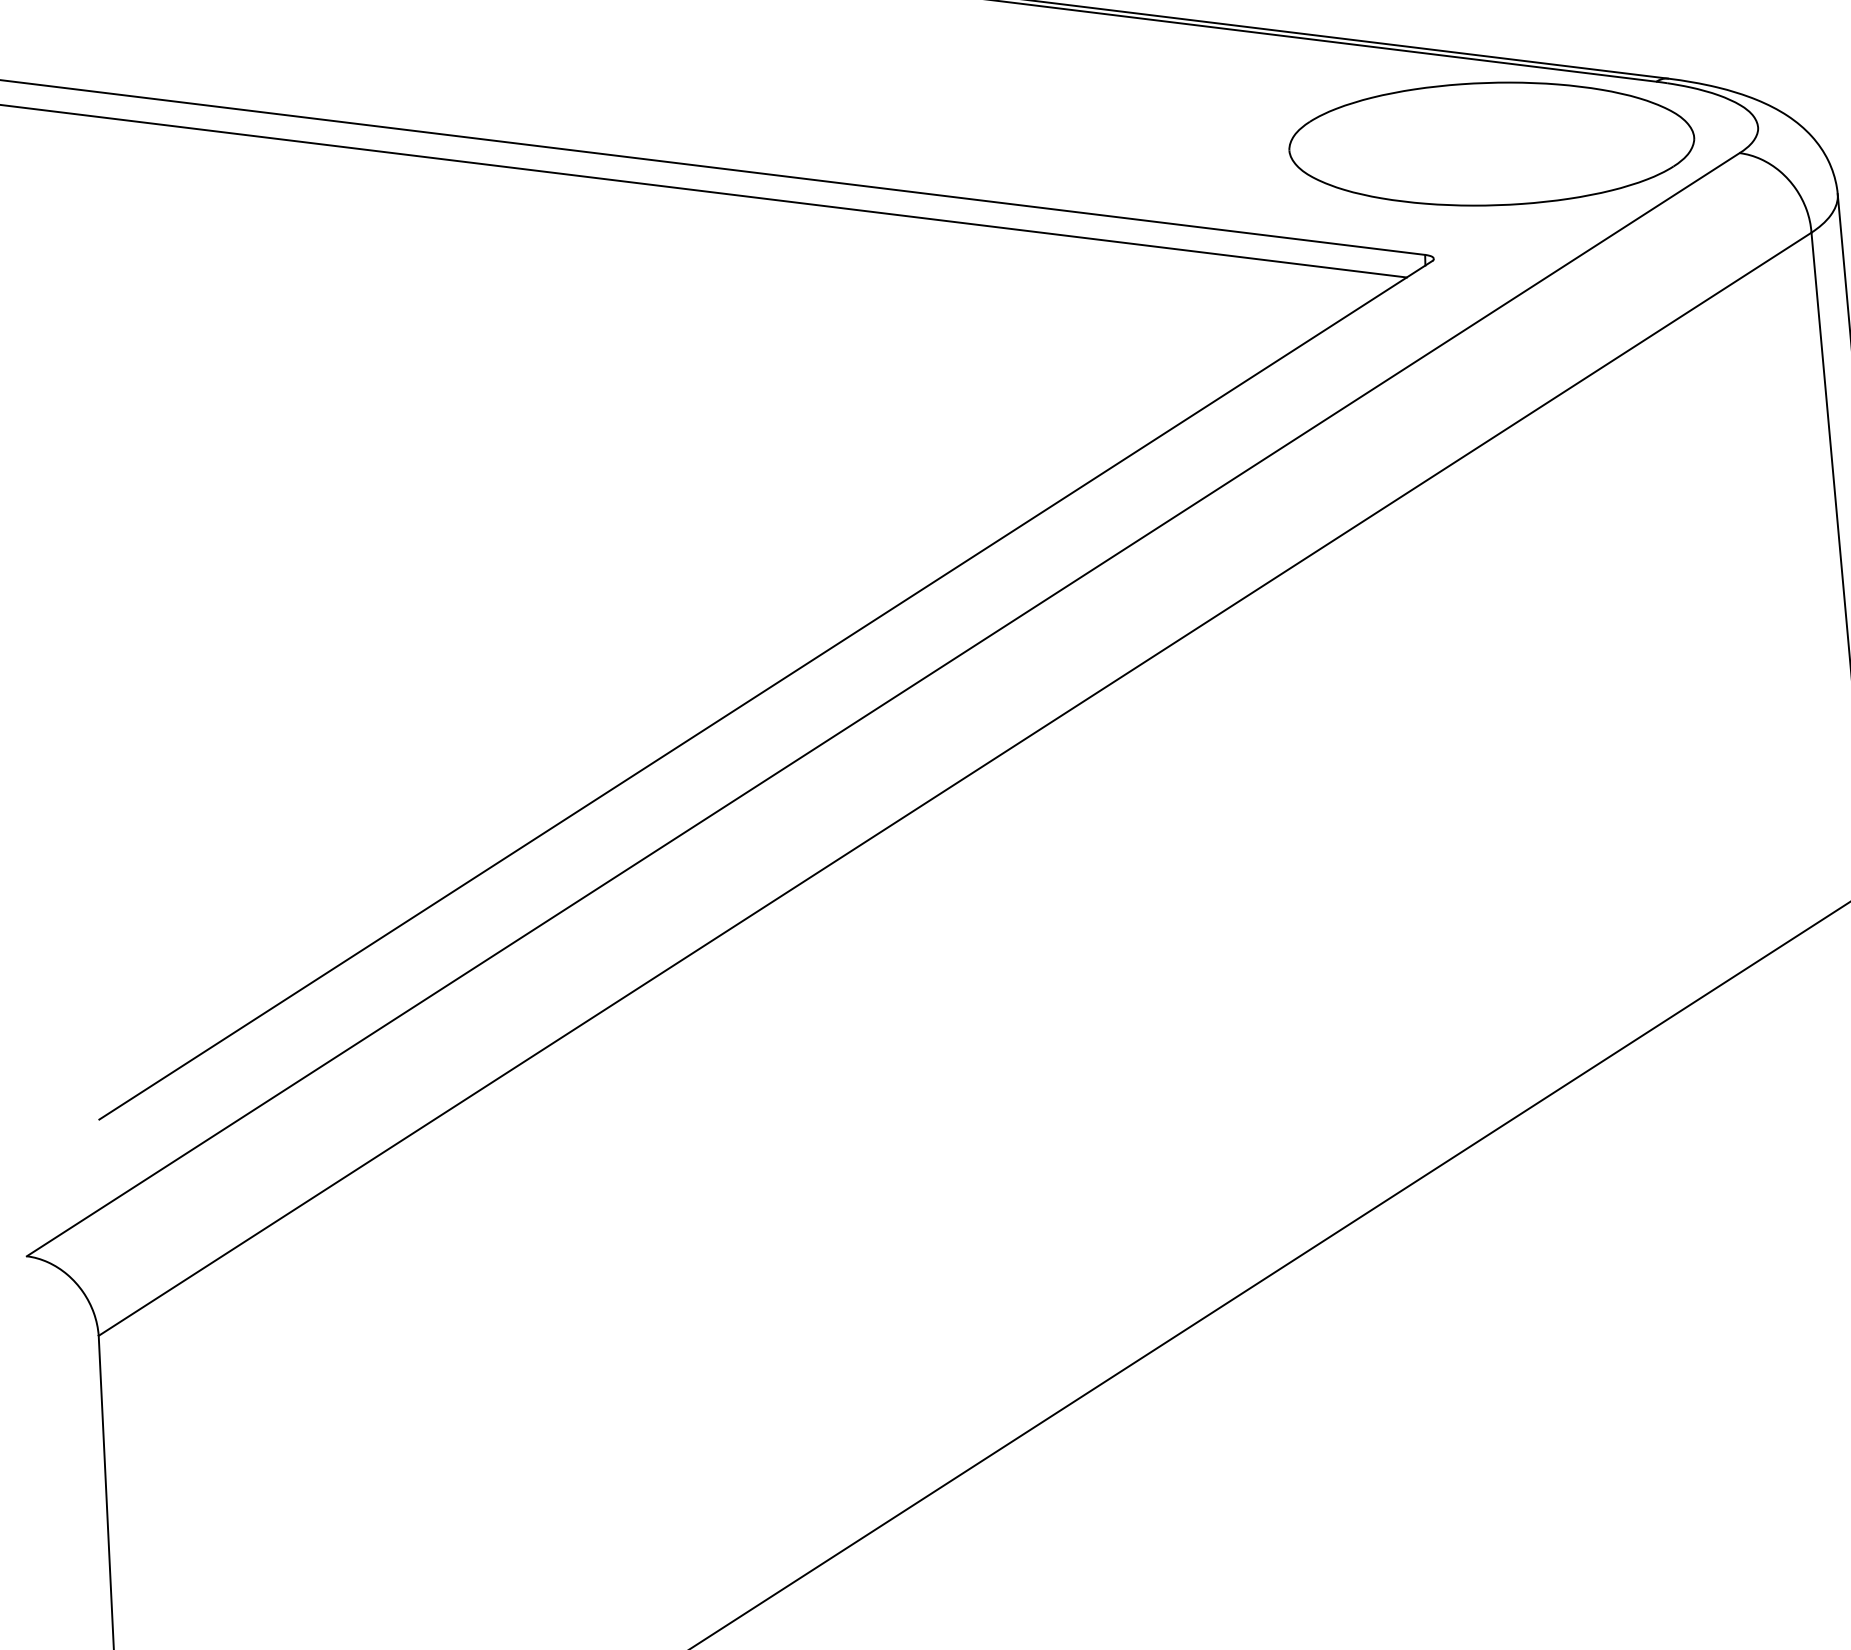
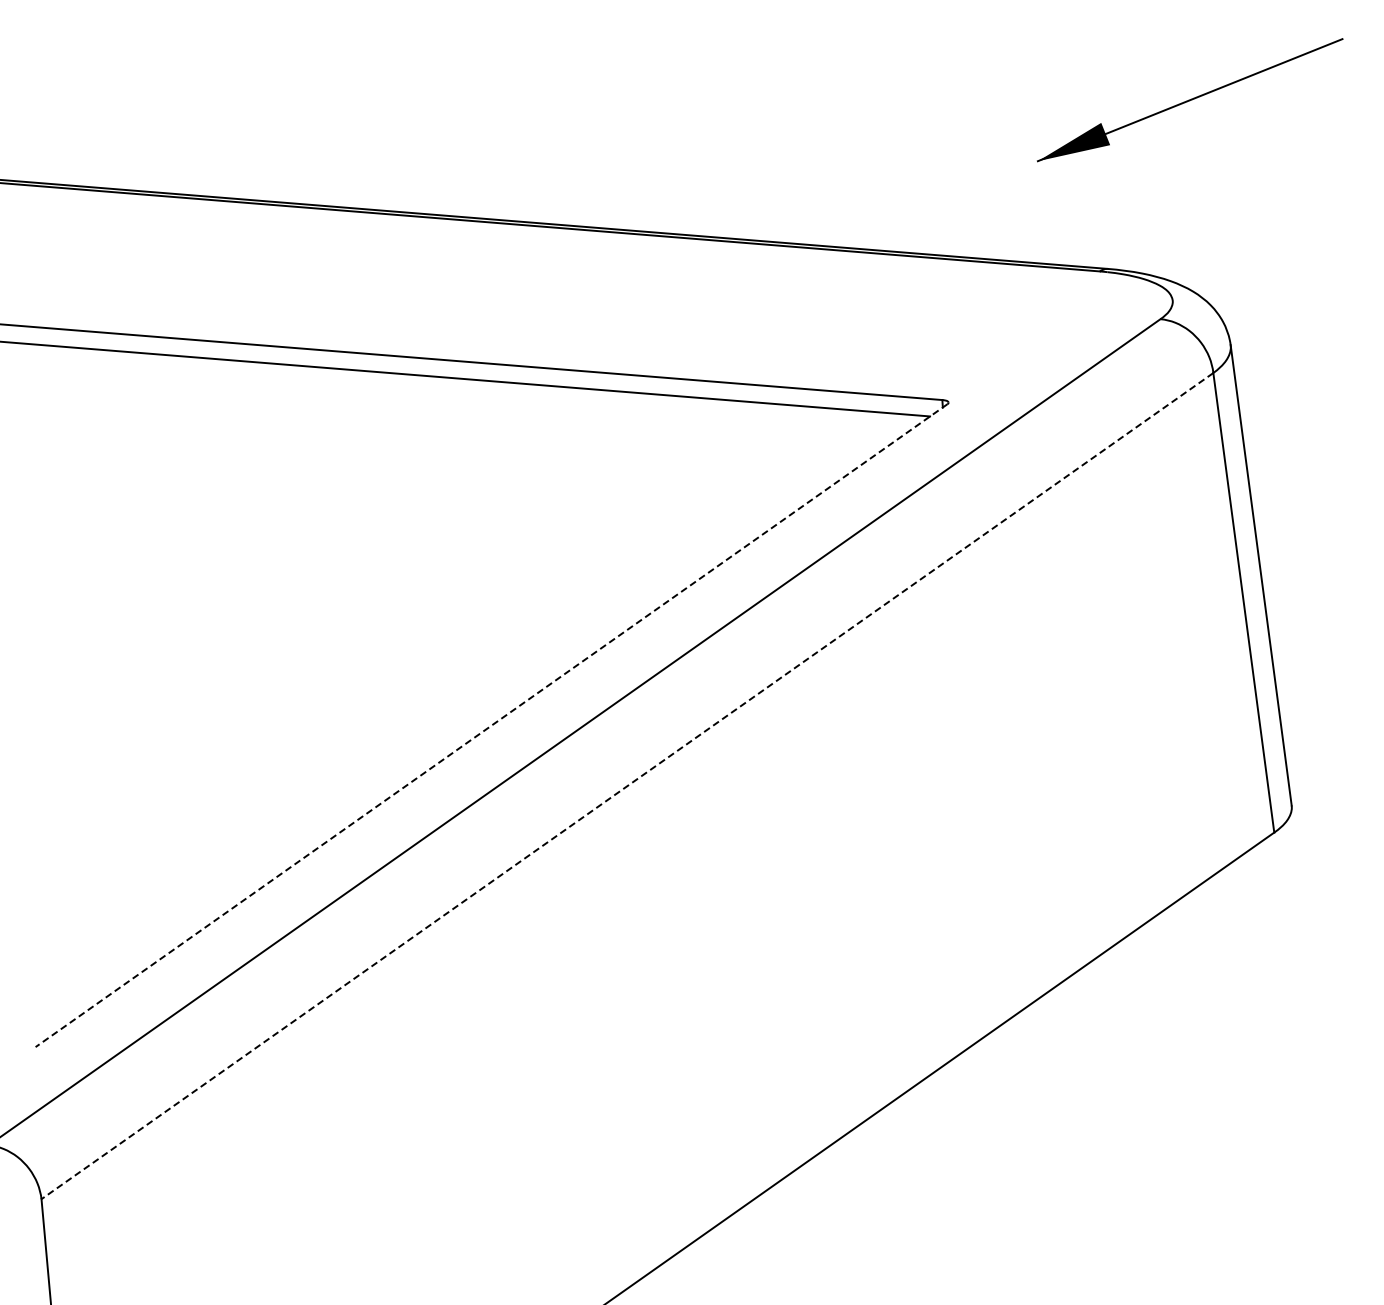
part: (1491, 144) -> (985, 320), removed
line: (765, 690) -> (491, 725), solid -> dashed
line: (955, 784) -> (627, 786), solid -> dashed

